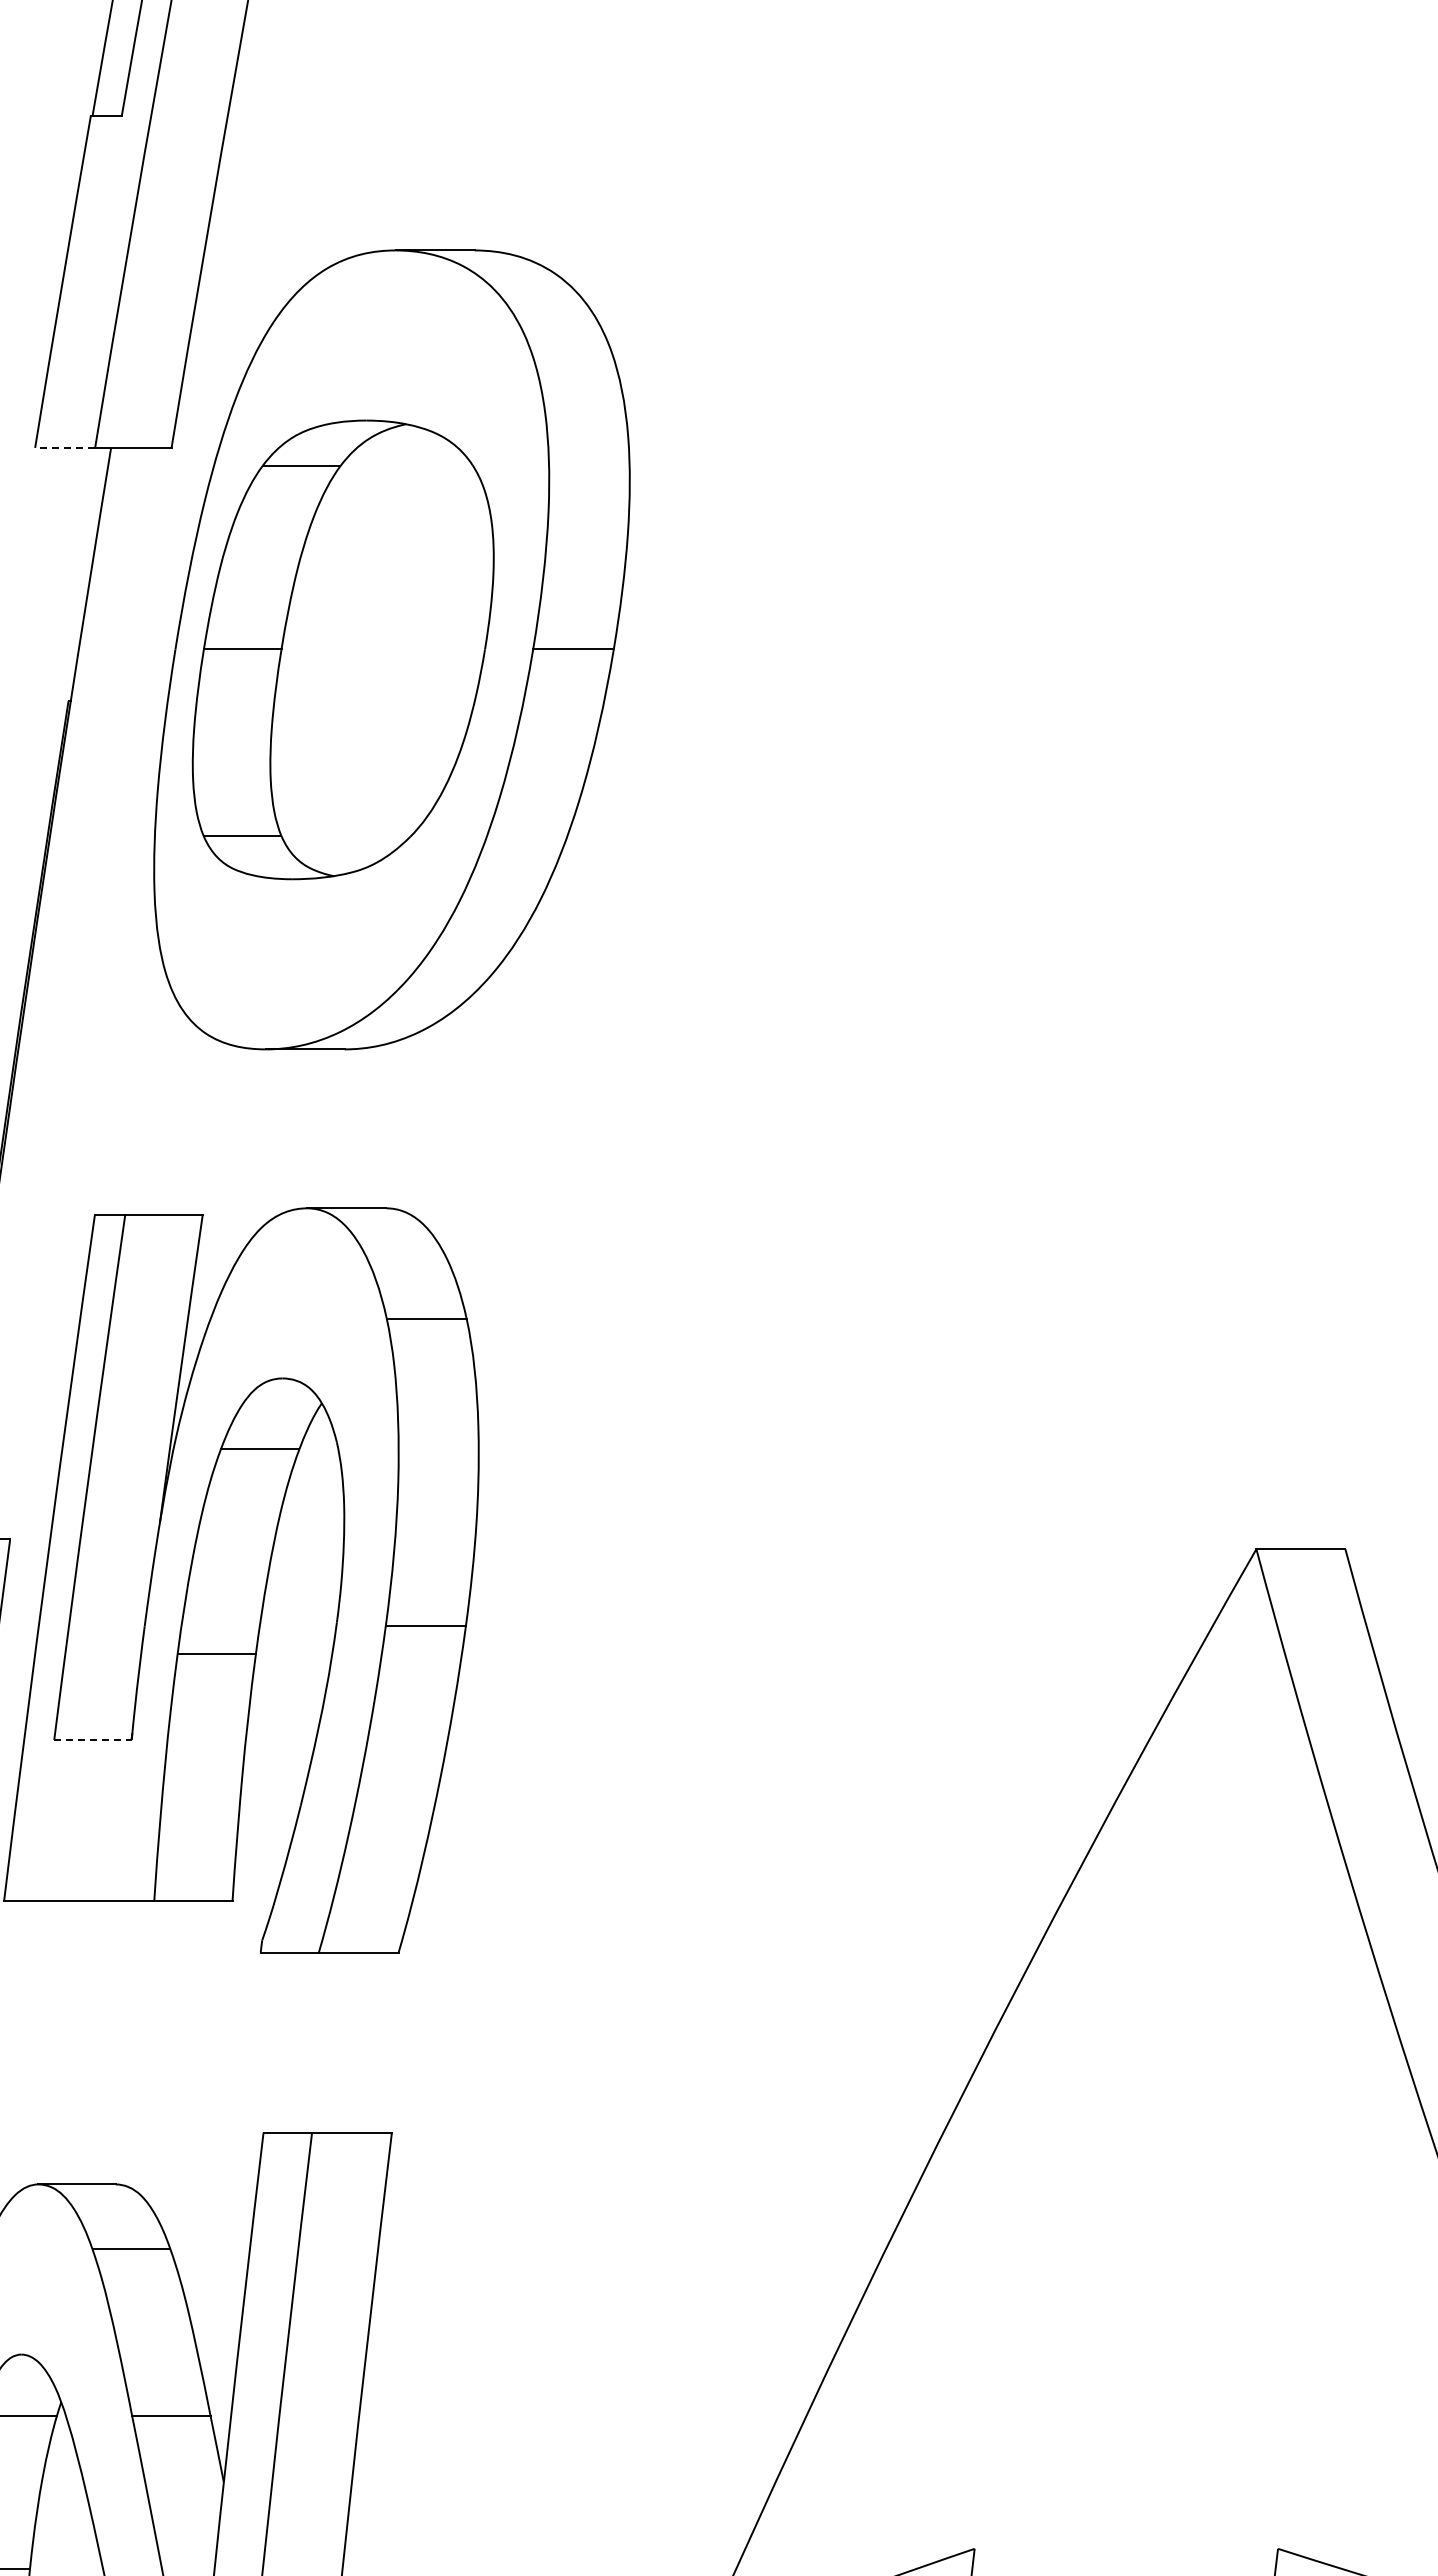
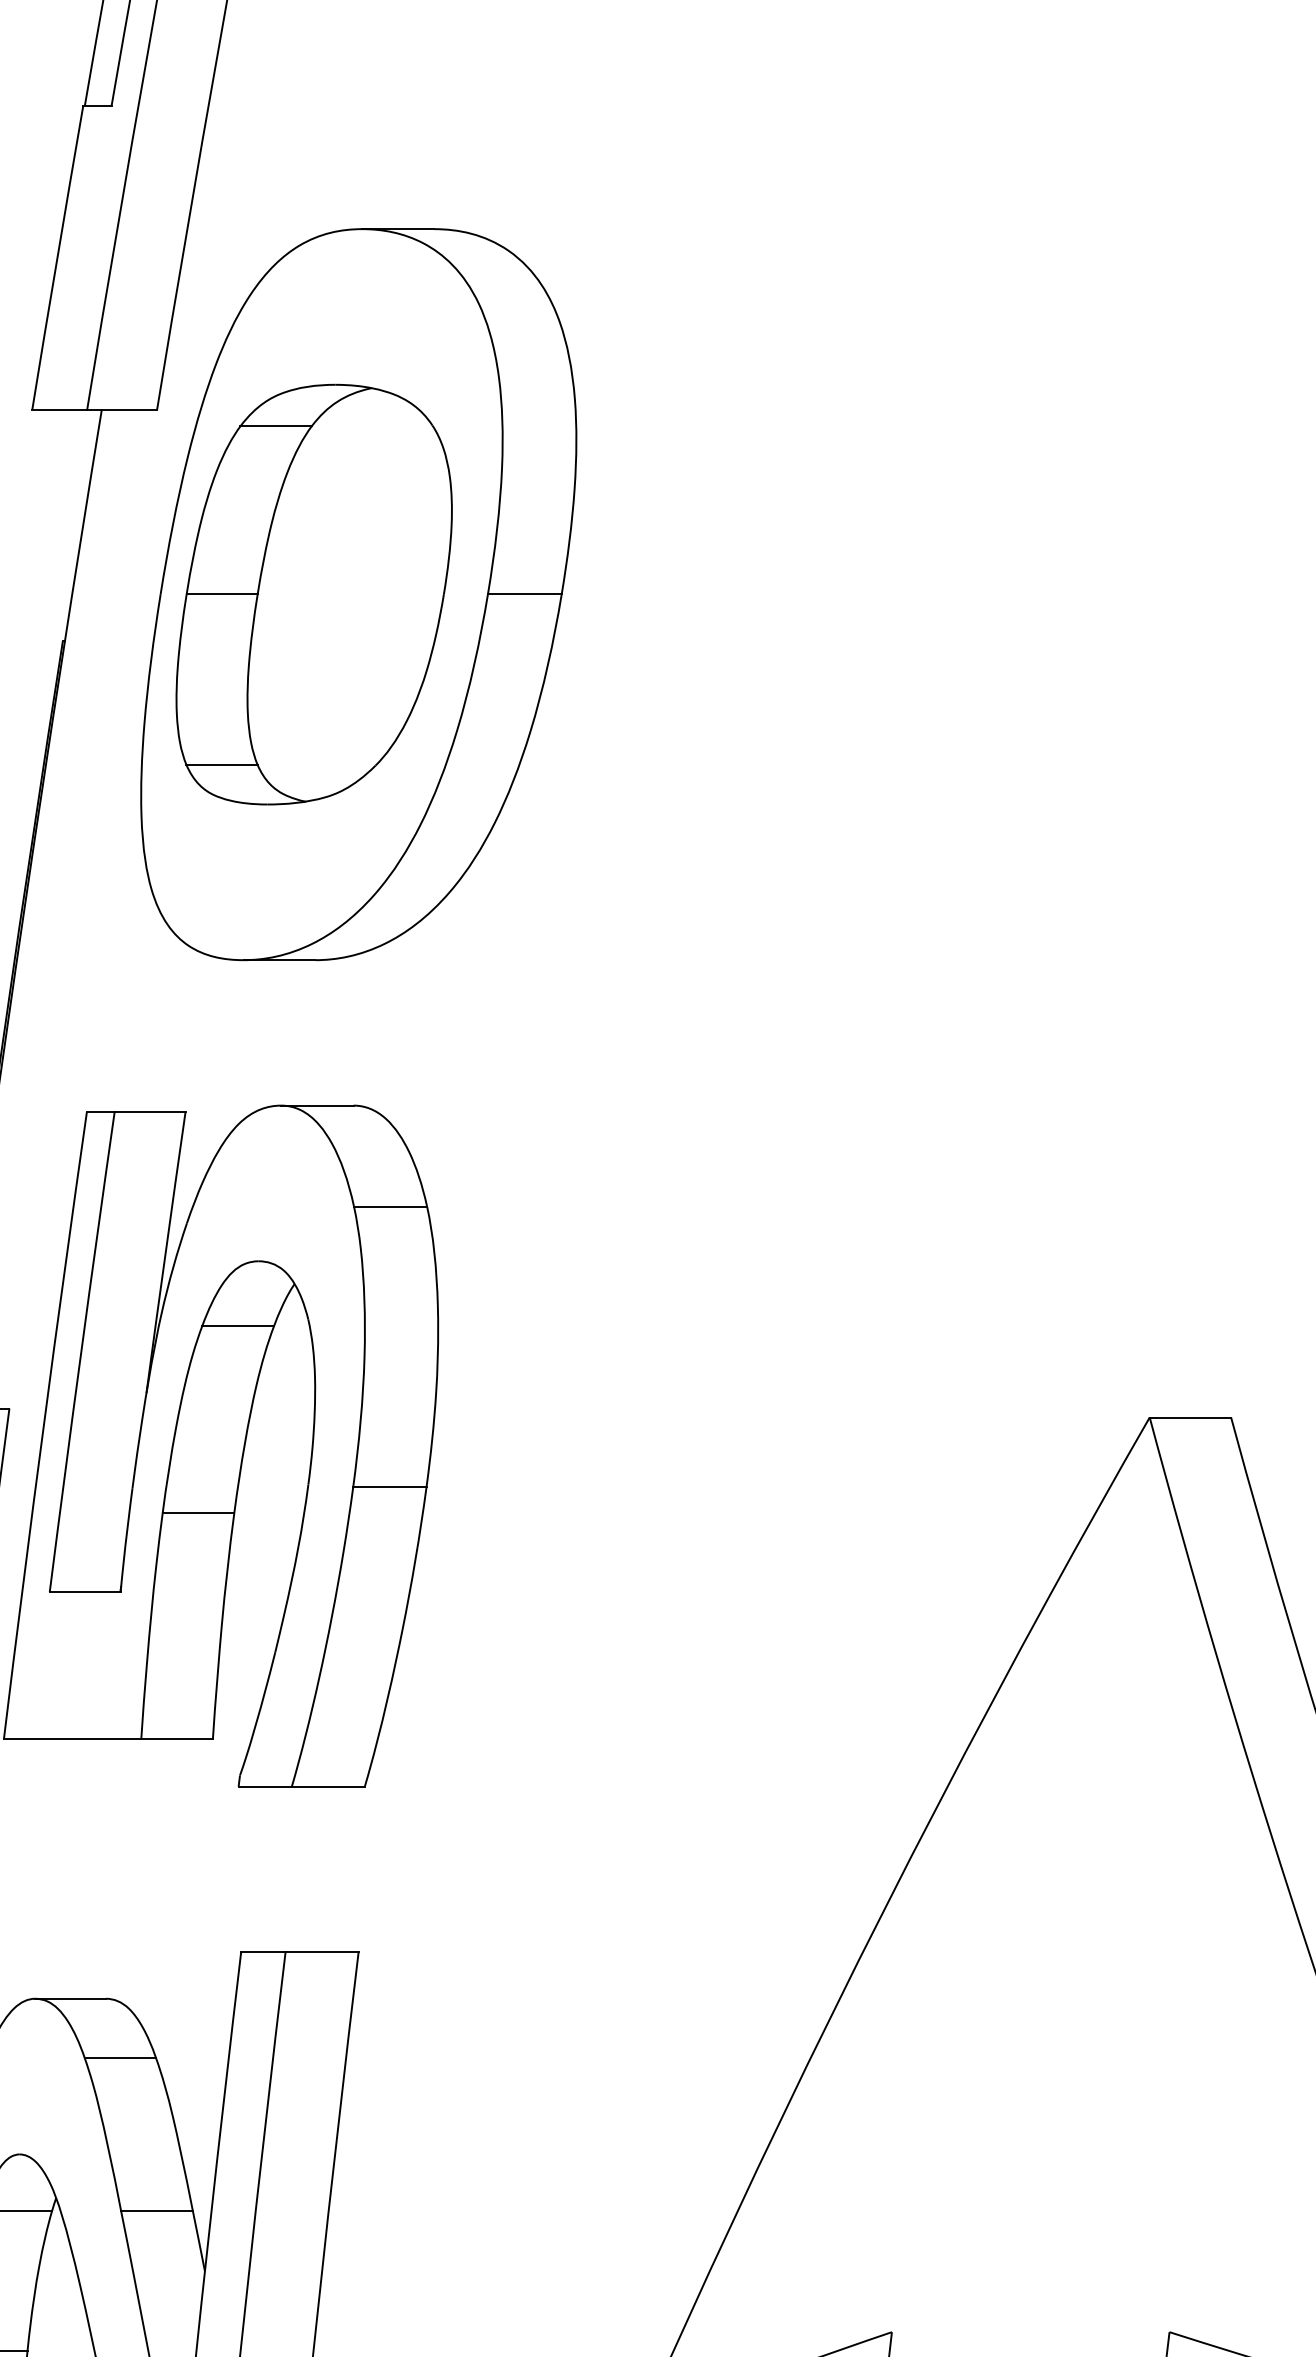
line: (64, 447) -> (59, 409), dashed -> solid
line: (93, 1739) -> (85, 1591), dashed -> solid

